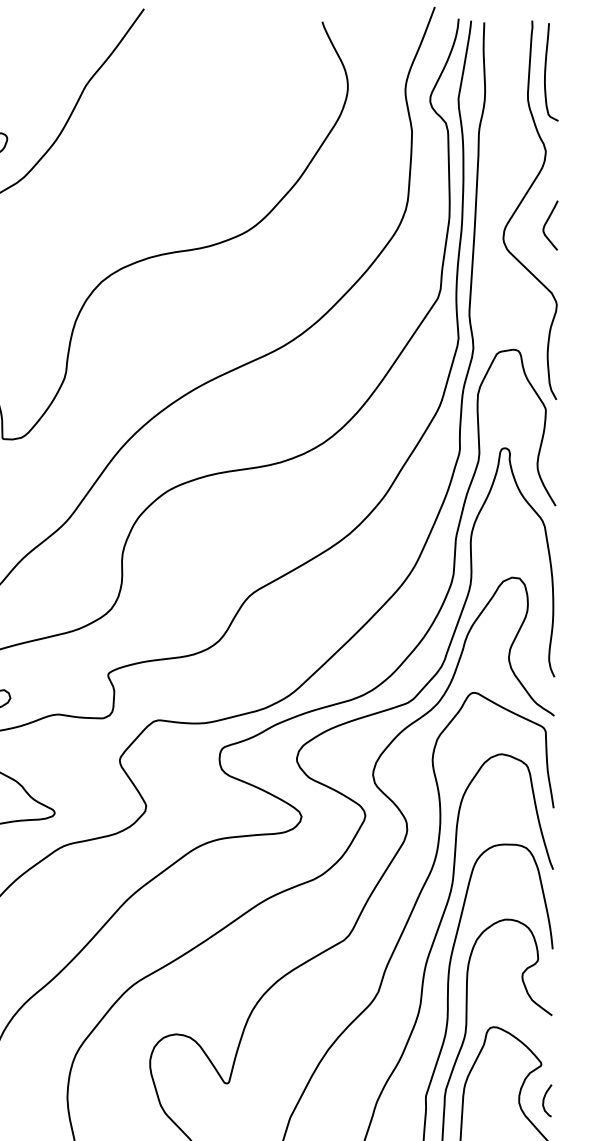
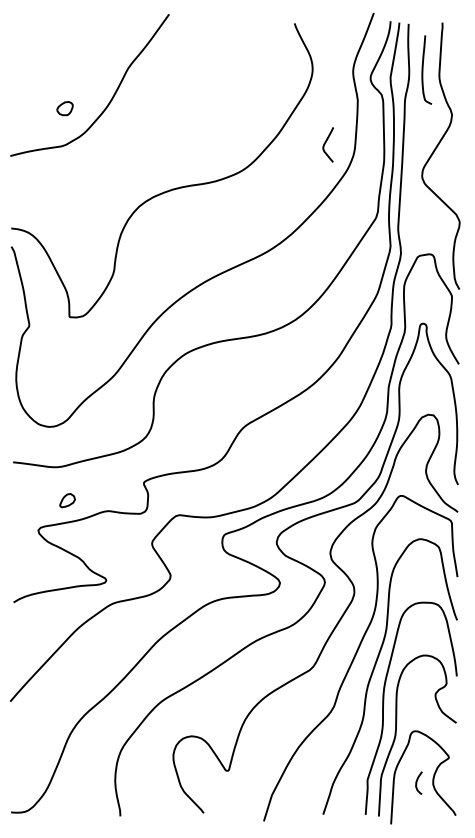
curve: (546, 71) -> (423, 69), moved
curve: (546, 225) -> (325, 144), moved
curve: (545, 1099) -> (417, 782), moved

